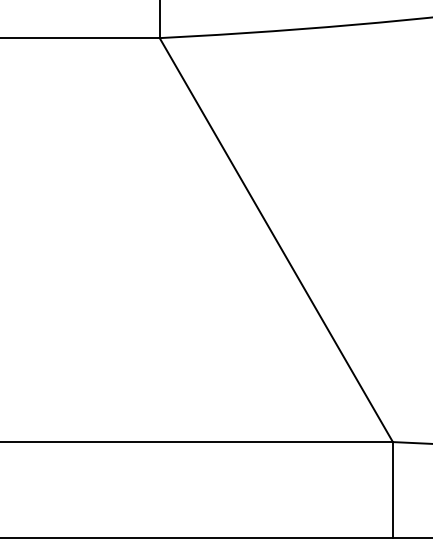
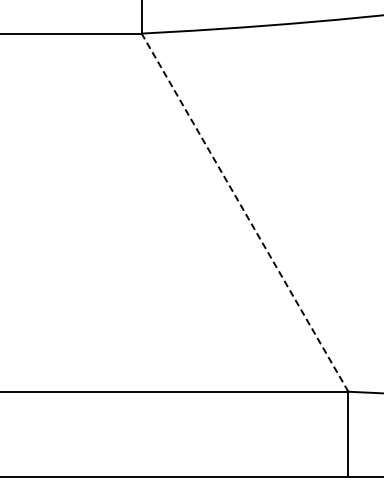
line: (276, 239) -> (245, 212), solid -> dashed

